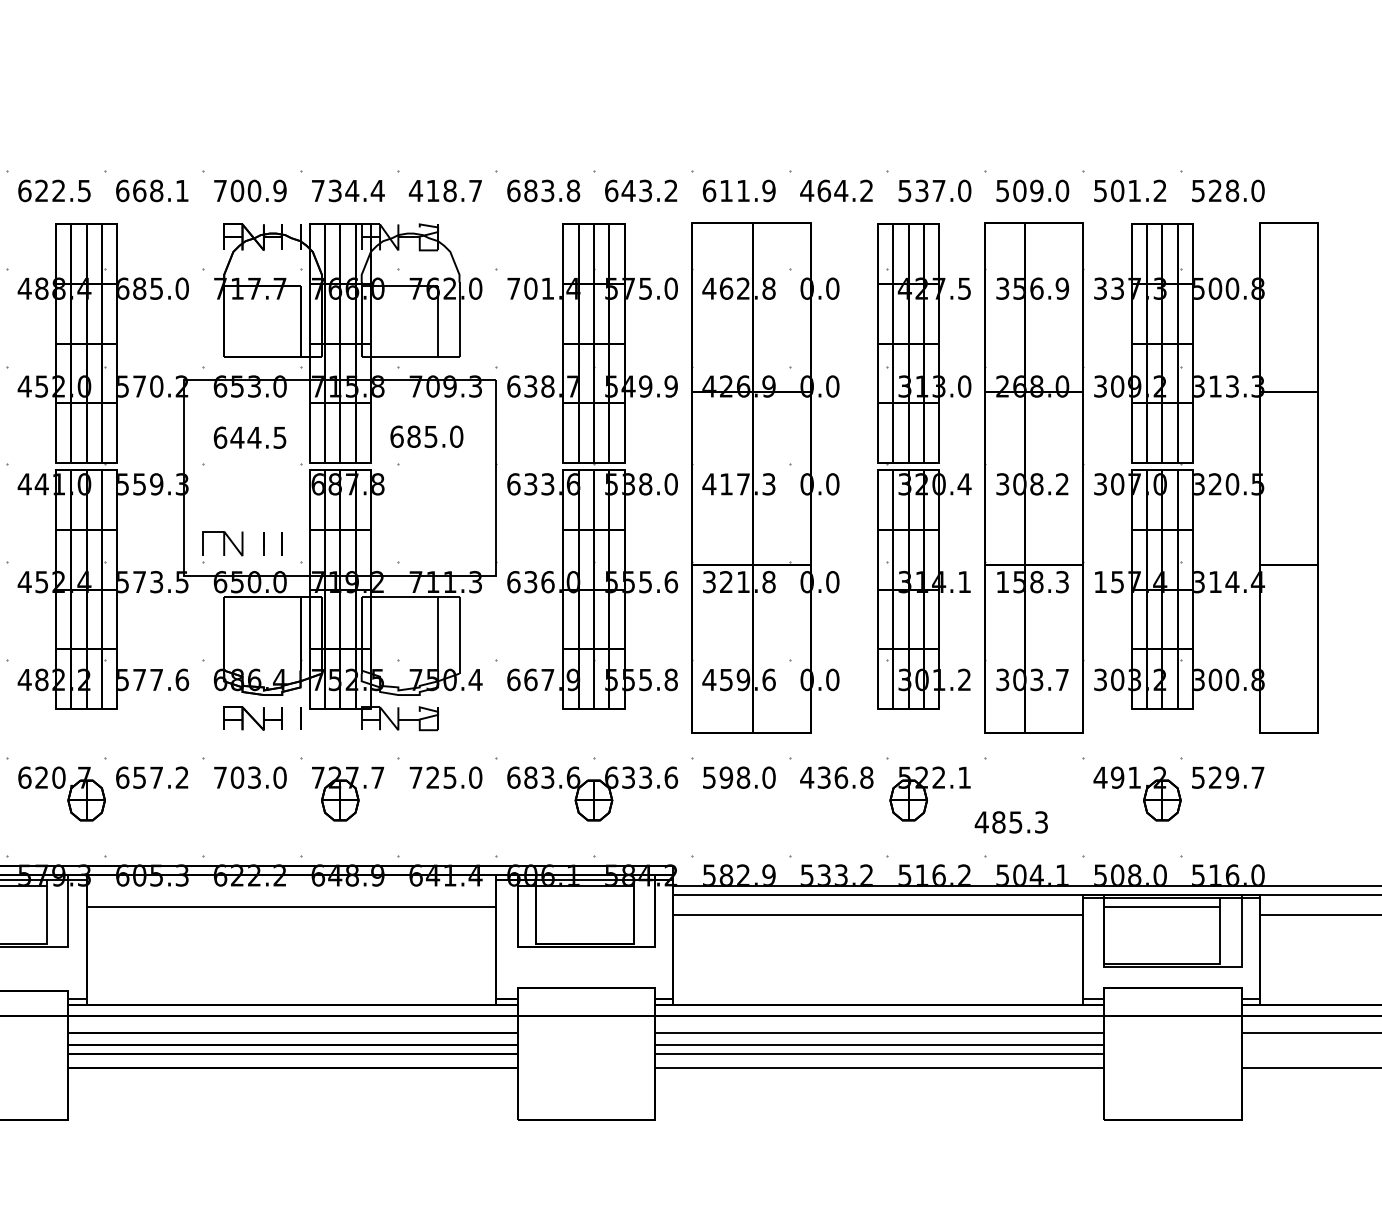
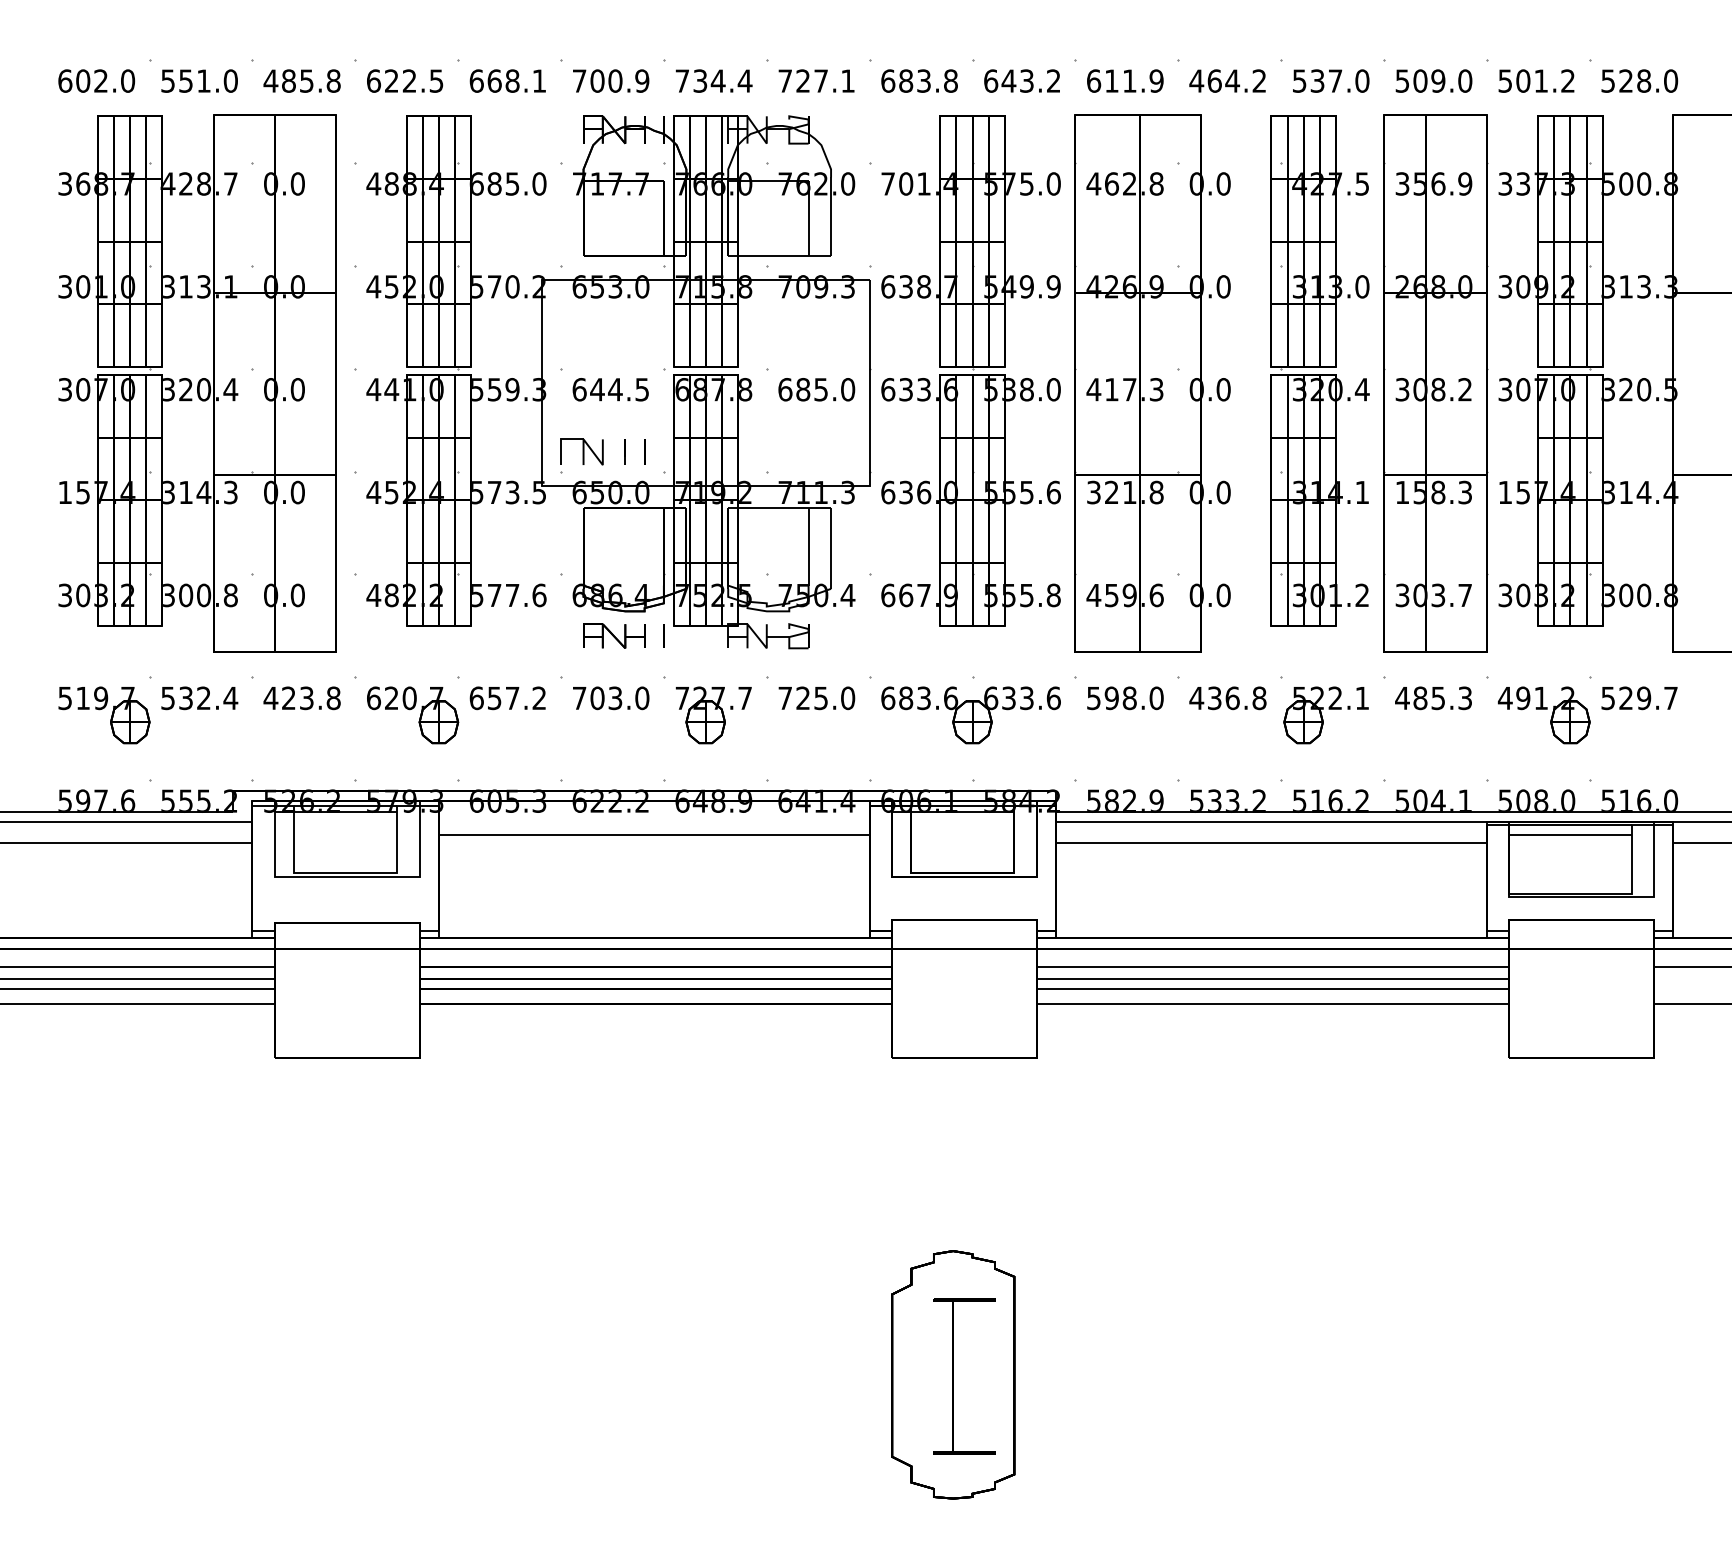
text: (444, 190) -> (815, 80), 418.7 -> 727.1
text: (426, 436) -> (816, 389), moved
text: (249, 437) -> (610, 389), moved
text: (1011, 822) -> (1433, 698), moved

